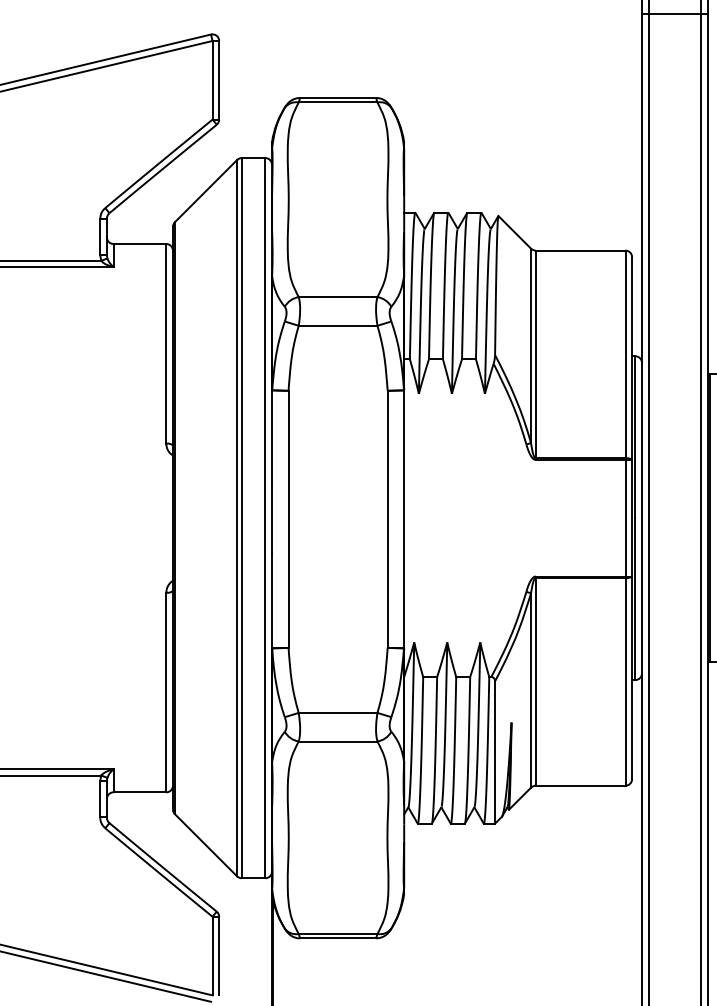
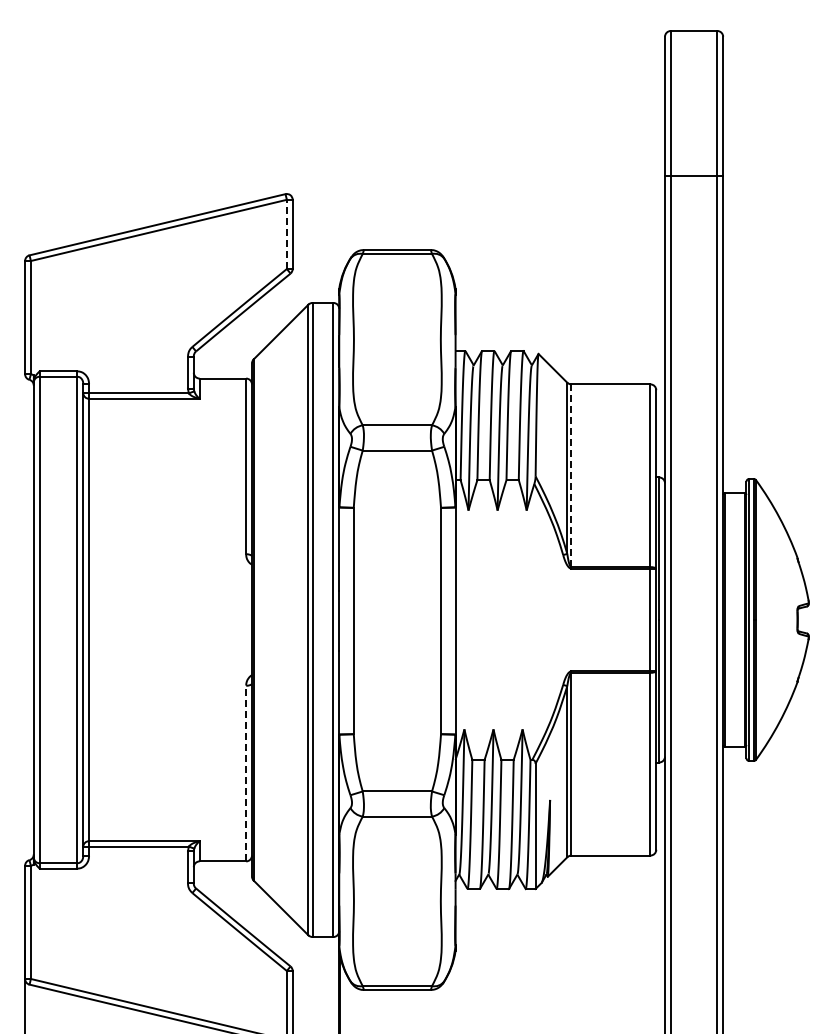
line: (212, 80) -> (286, 234), solid -> dashed
line: (535, 355) -> (571, 476), solid -> dashed
line: (166, 692) -> (246, 773), solid -> dashed

